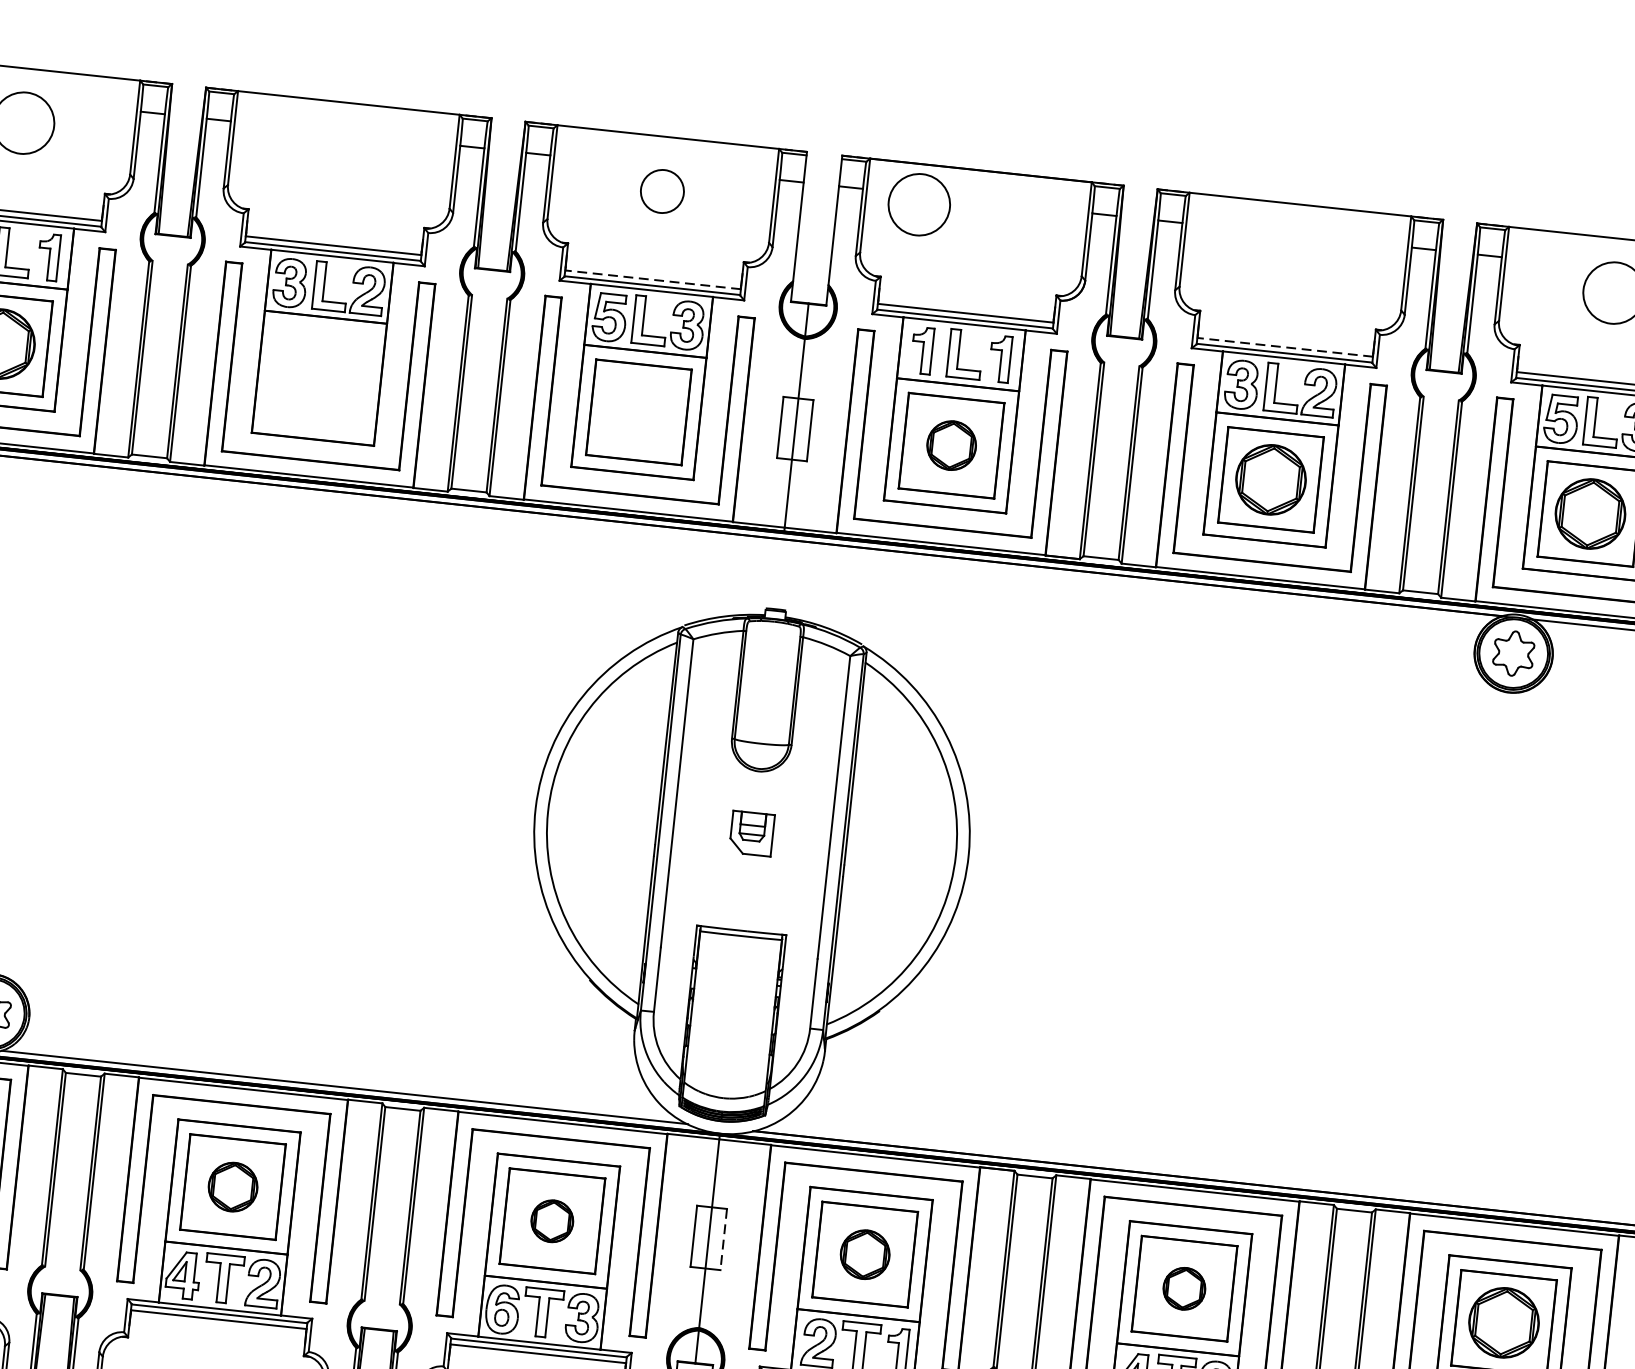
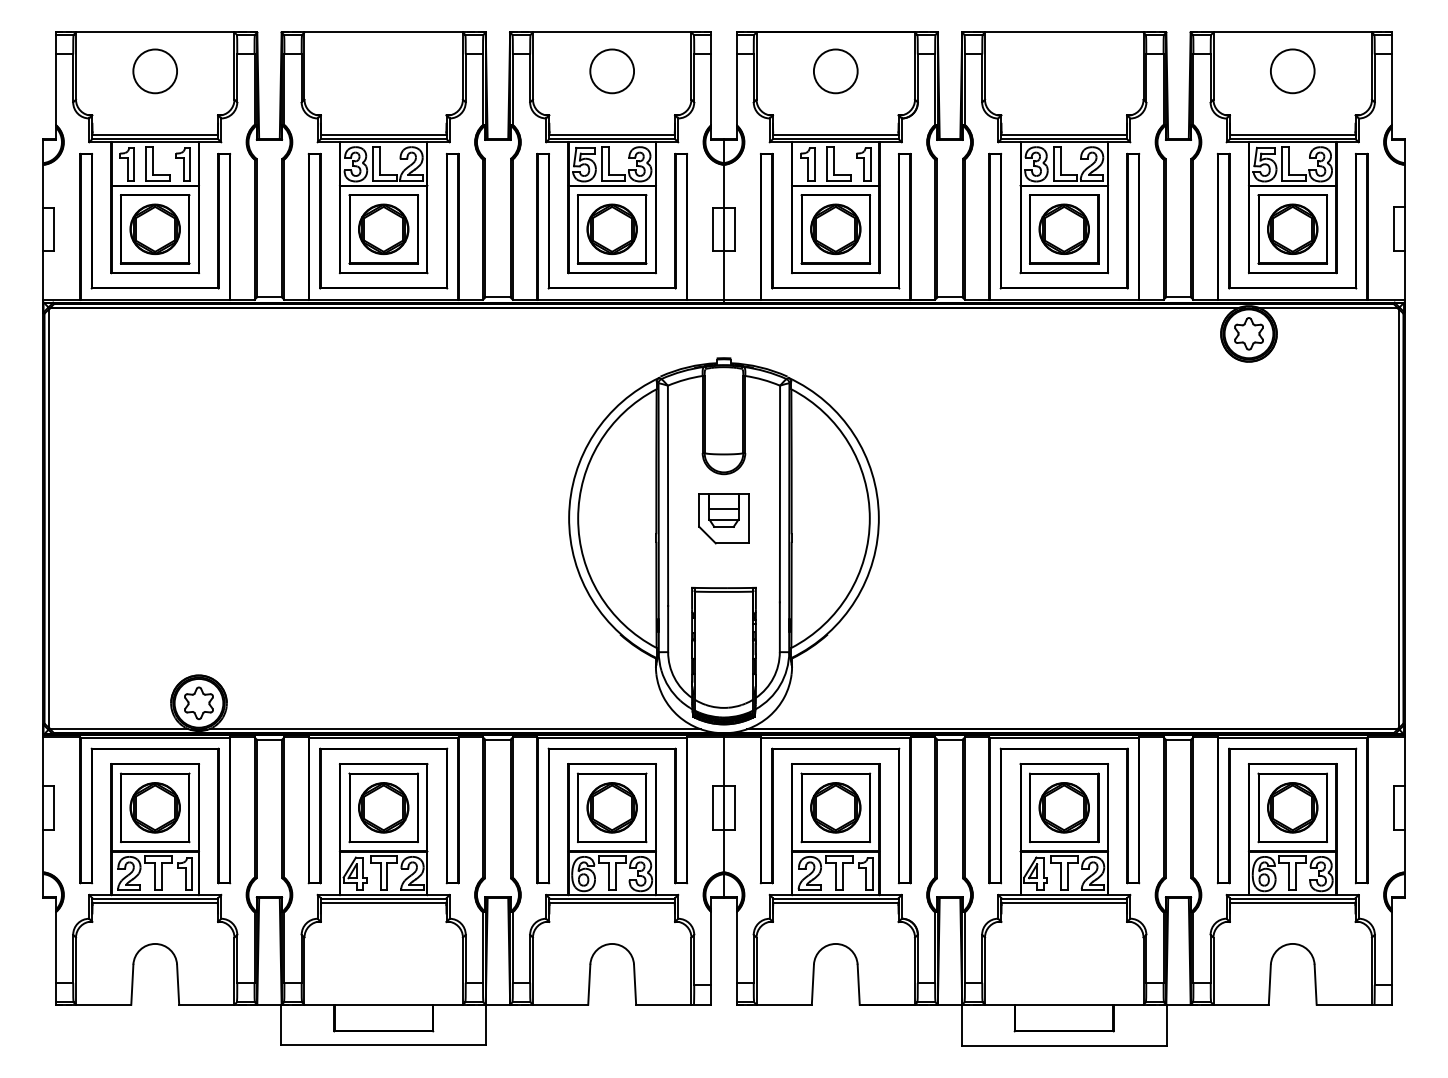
circle: (661, 191) -> (611, 71), size x1.43
circle: (918, 204) -> (835, 71), moved
line: (653, 279) -> (612, 134), dashed -> solid
line: (1285, 347) -> (1064, 134), dashed -> solid
part: (319, 378) -> (383, 229), added
part: (638, 411) -> (611, 228), added
part: (951, 444) -> (835, 228), size x1.43
part: (751, 833) -> (723, 518), size x1.67
part: (232, 1186) -> (383, 807), size x1.43
part: (551, 1220) -> (611, 807), size x1.67
line: (723, 1239) -> (734, 807), dashed -> solid
part: (864, 1254) -> (835, 807), size x1.43
part: (1183, 1288) -> (1063, 807), size x1.67

